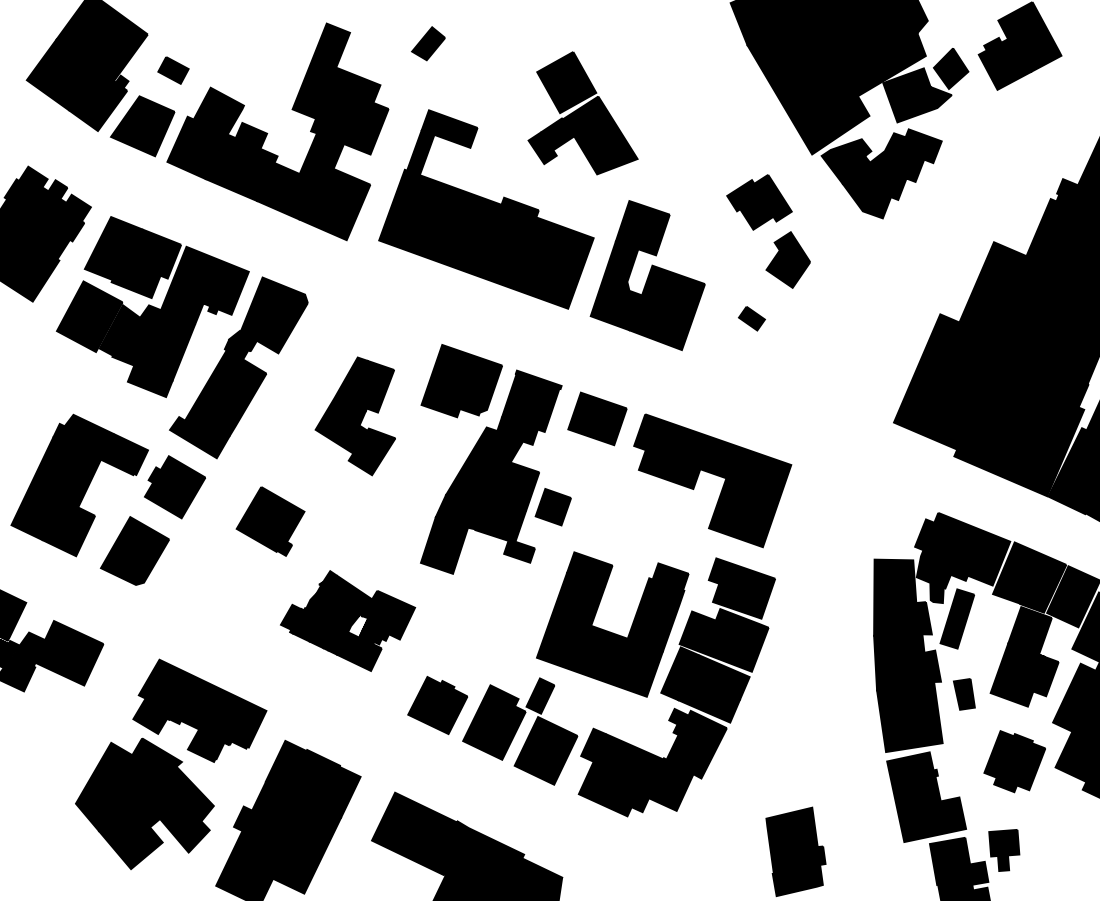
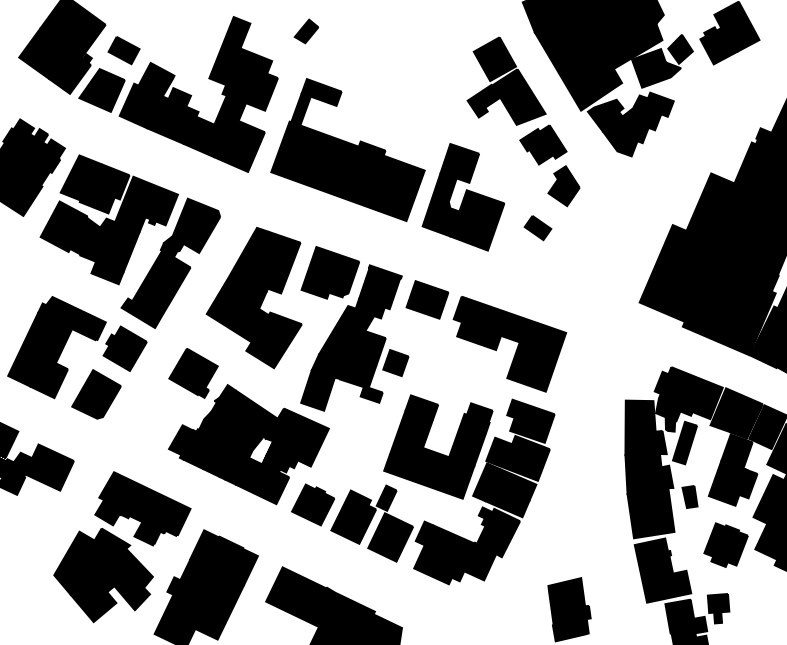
part: (173, 70) -> (124, 50), size x1.43
part: (582, 113) -> (506, 81), moved
part: (751, 318) -> (537, 228), size x1.43
part: (355, 416) -> (254, 298), size x1.67
part: (347, 620) -> (248, 444), size x1.67

